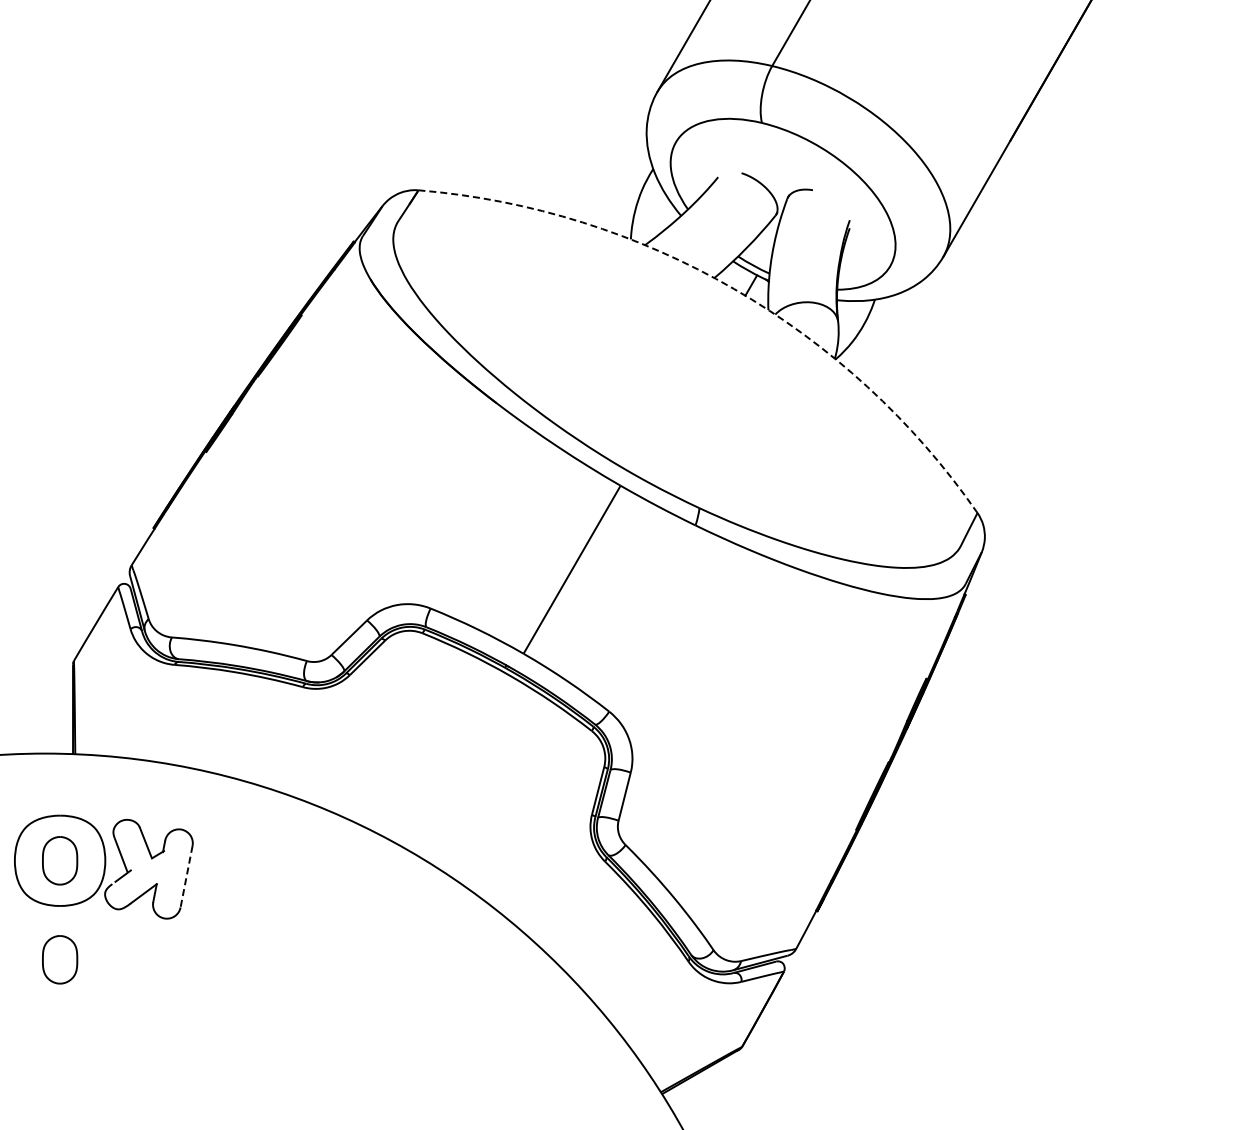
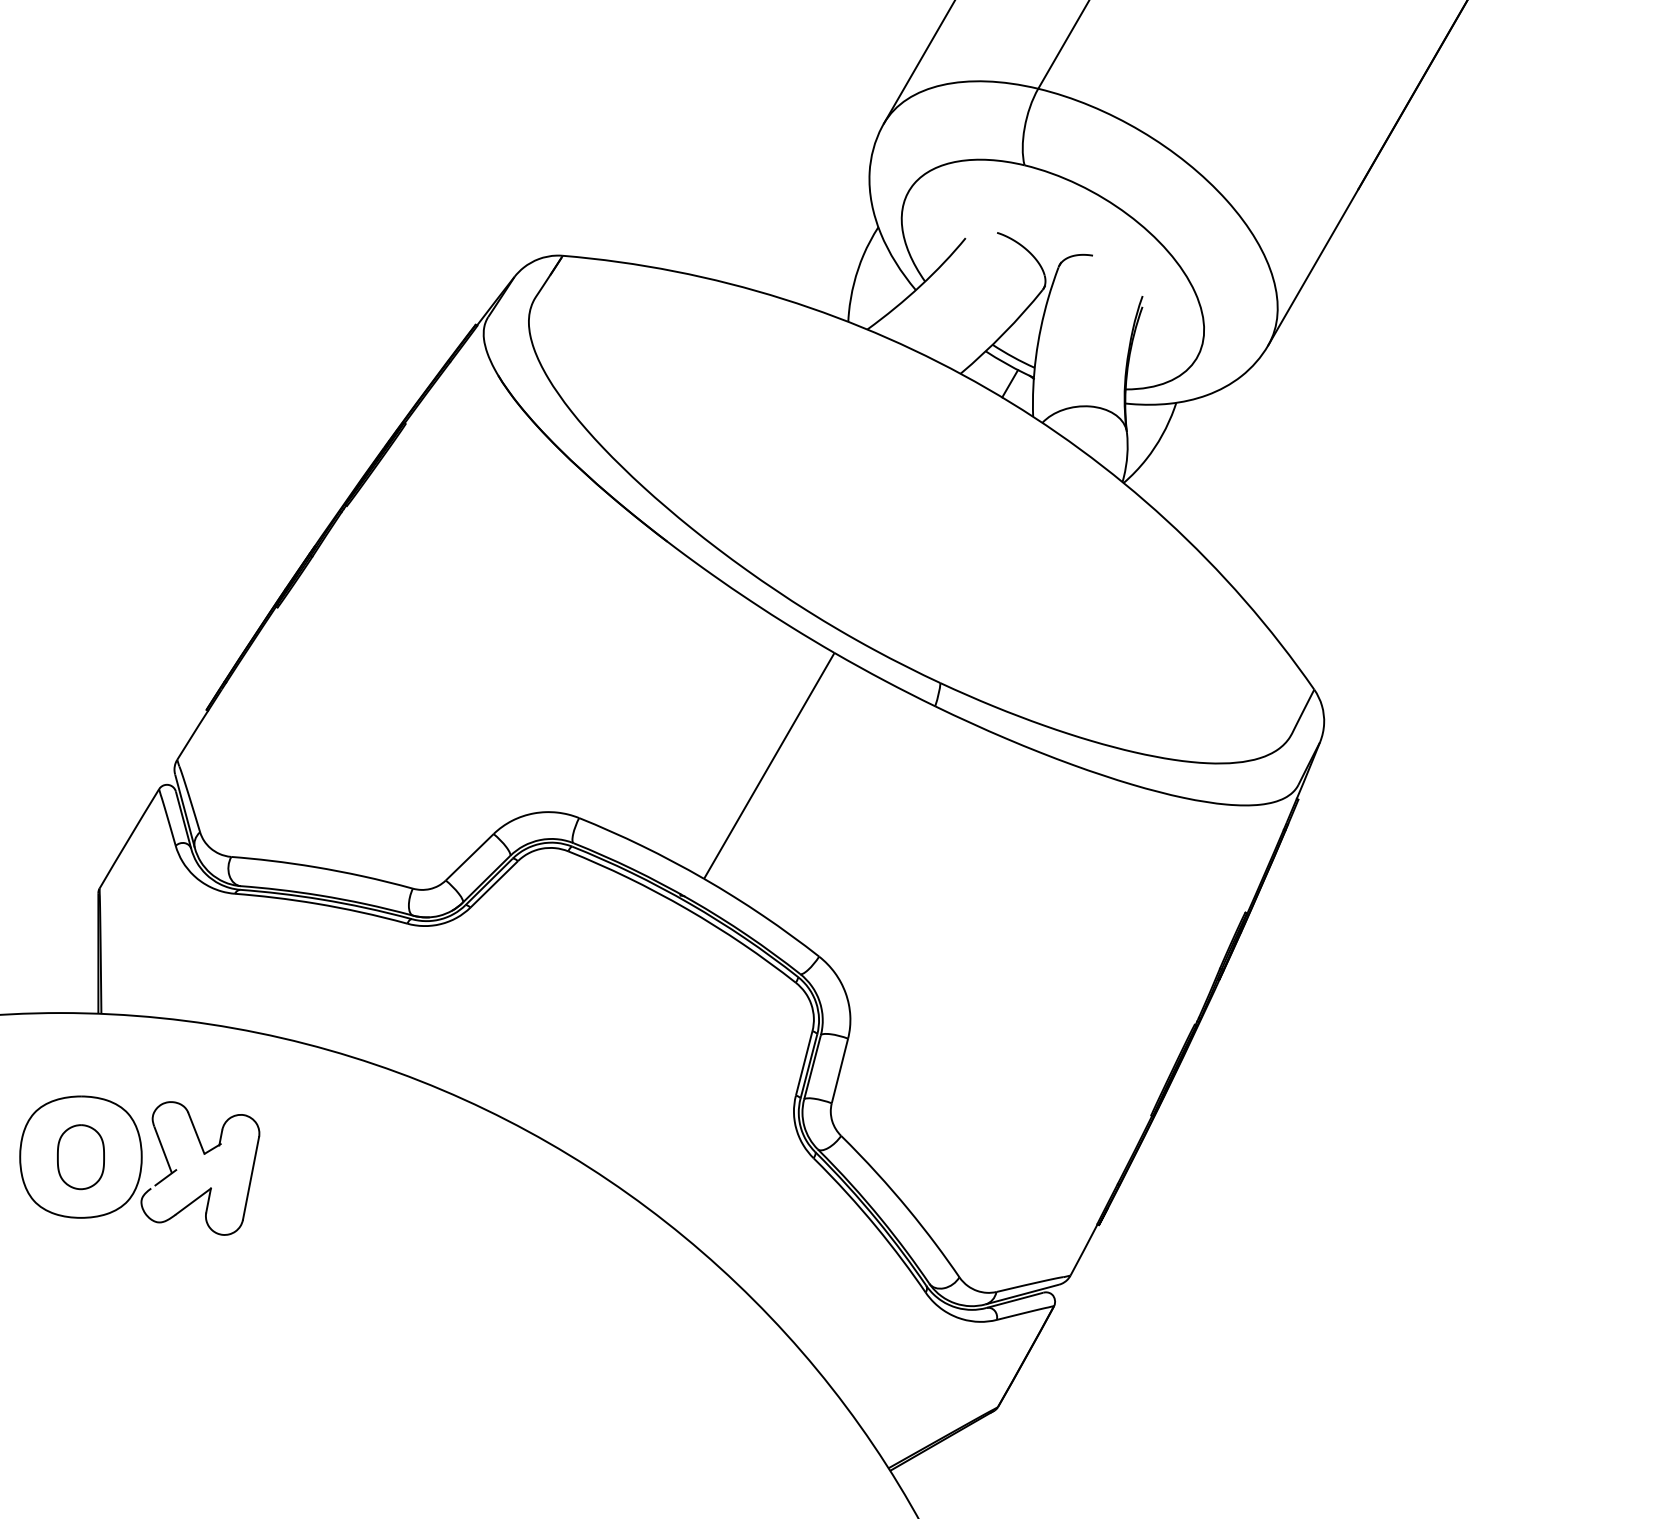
arc: (734, 289) -> (987, 389), dashed -> solid
line: (186, 877) -> (250, 1179), dashed -> solid
part: (60, 959) -> (81, 1289), removed

